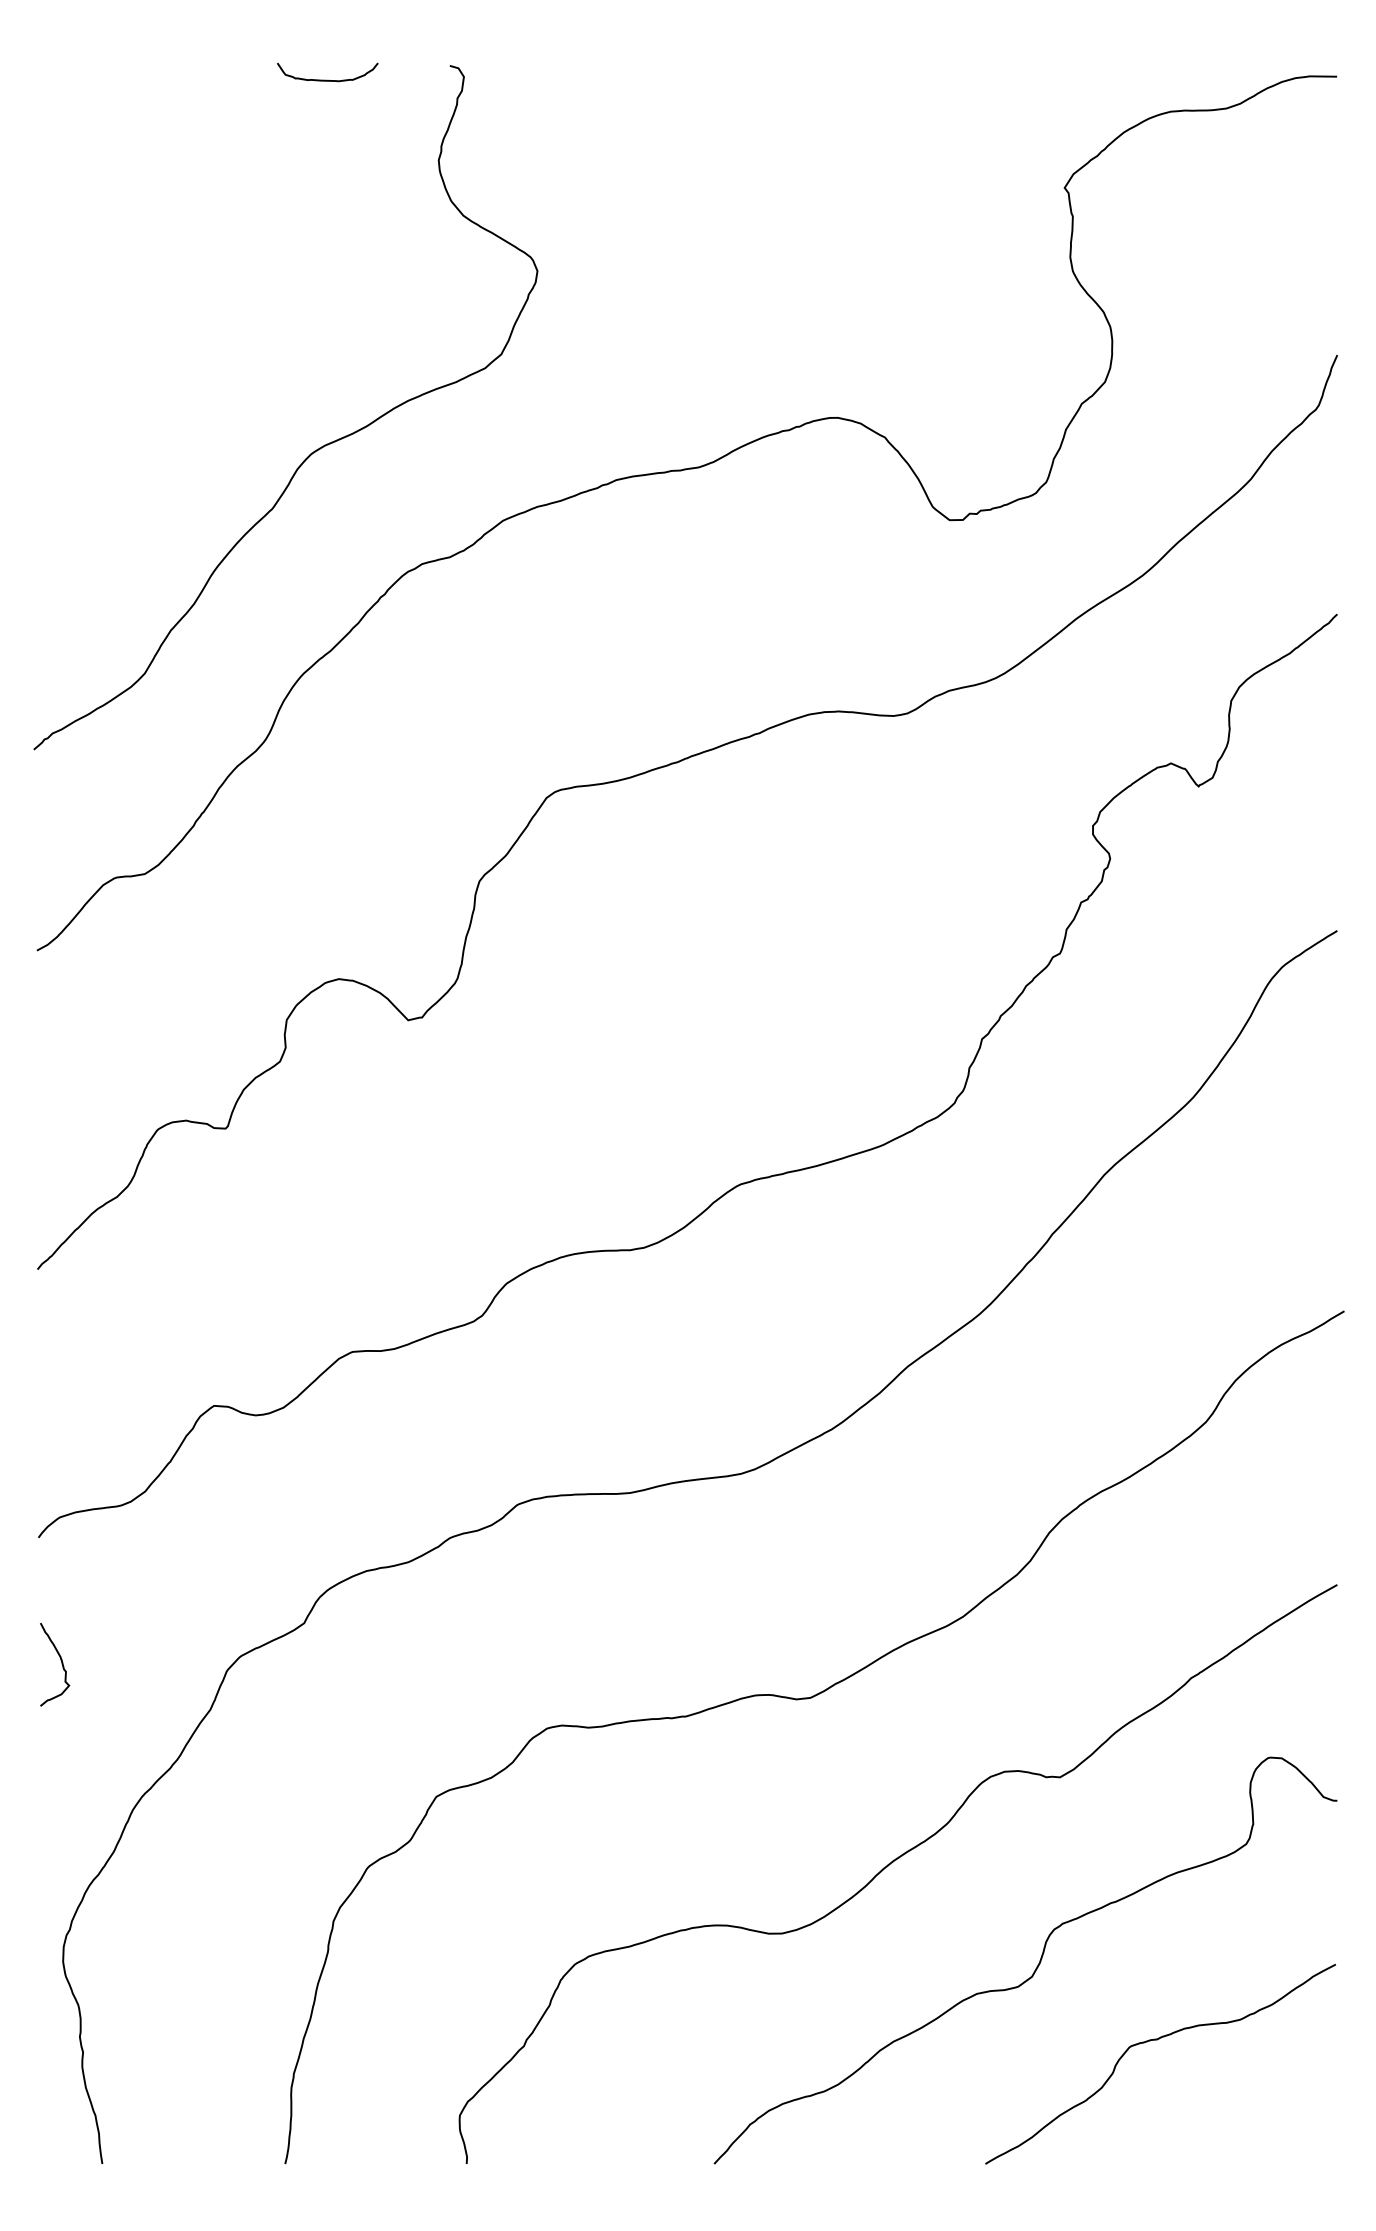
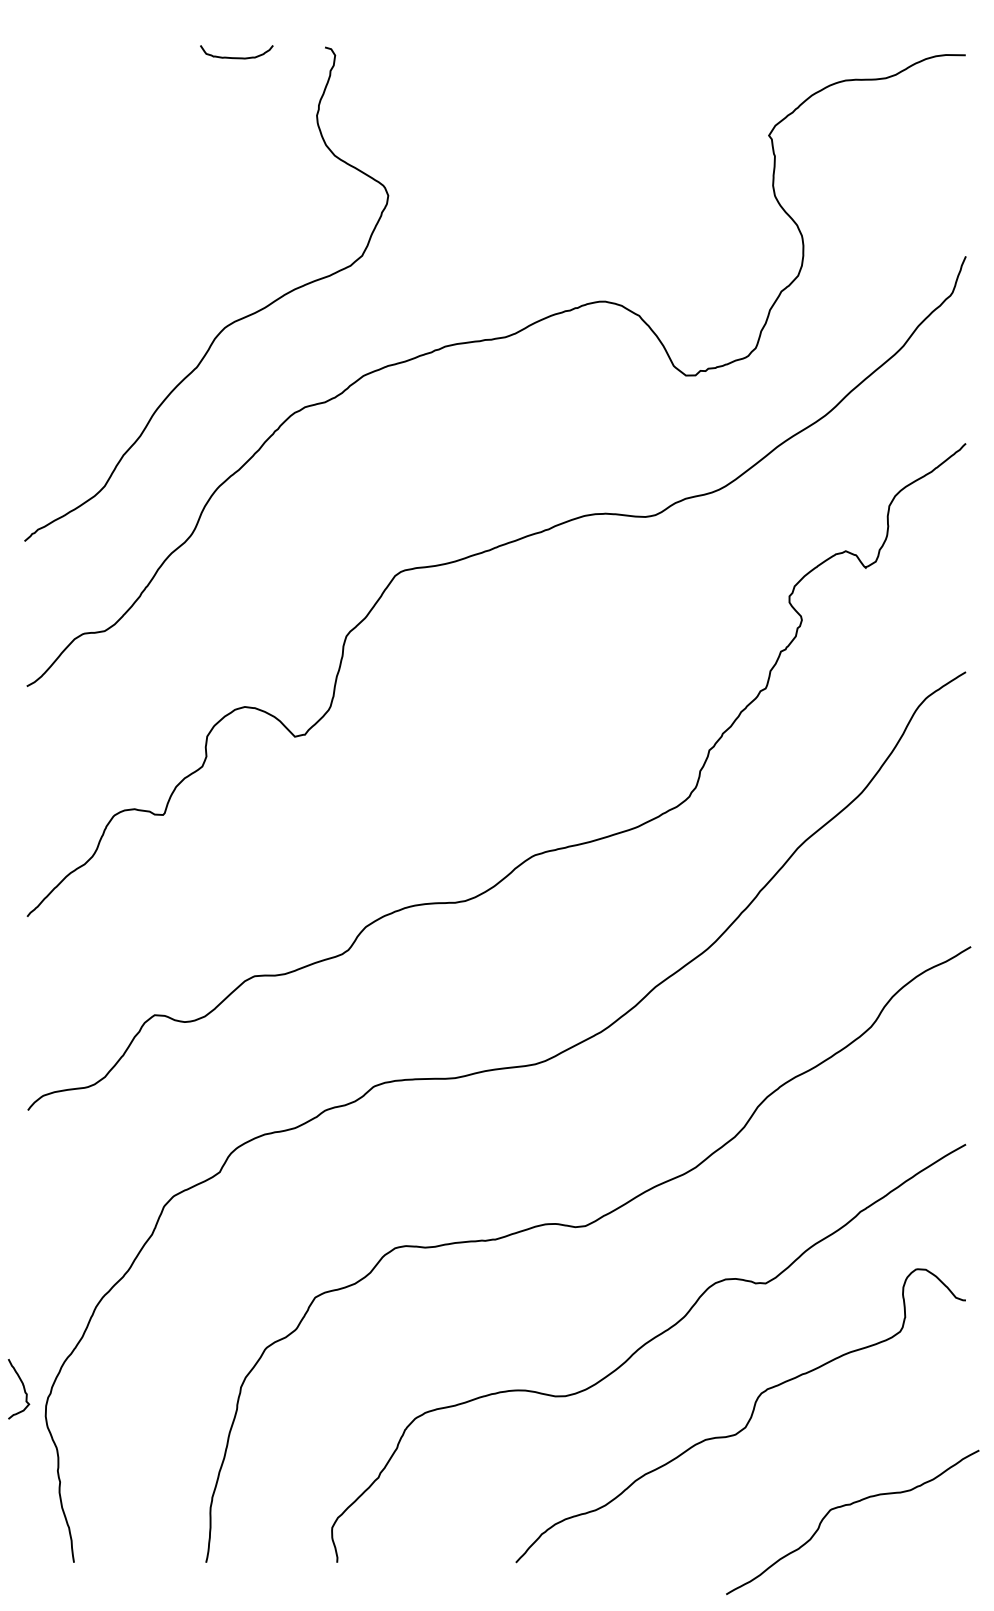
curve: (61, 1664) -> (23, 1389), moved
curve: (1157, 2040) -> (850, 1505), moved

